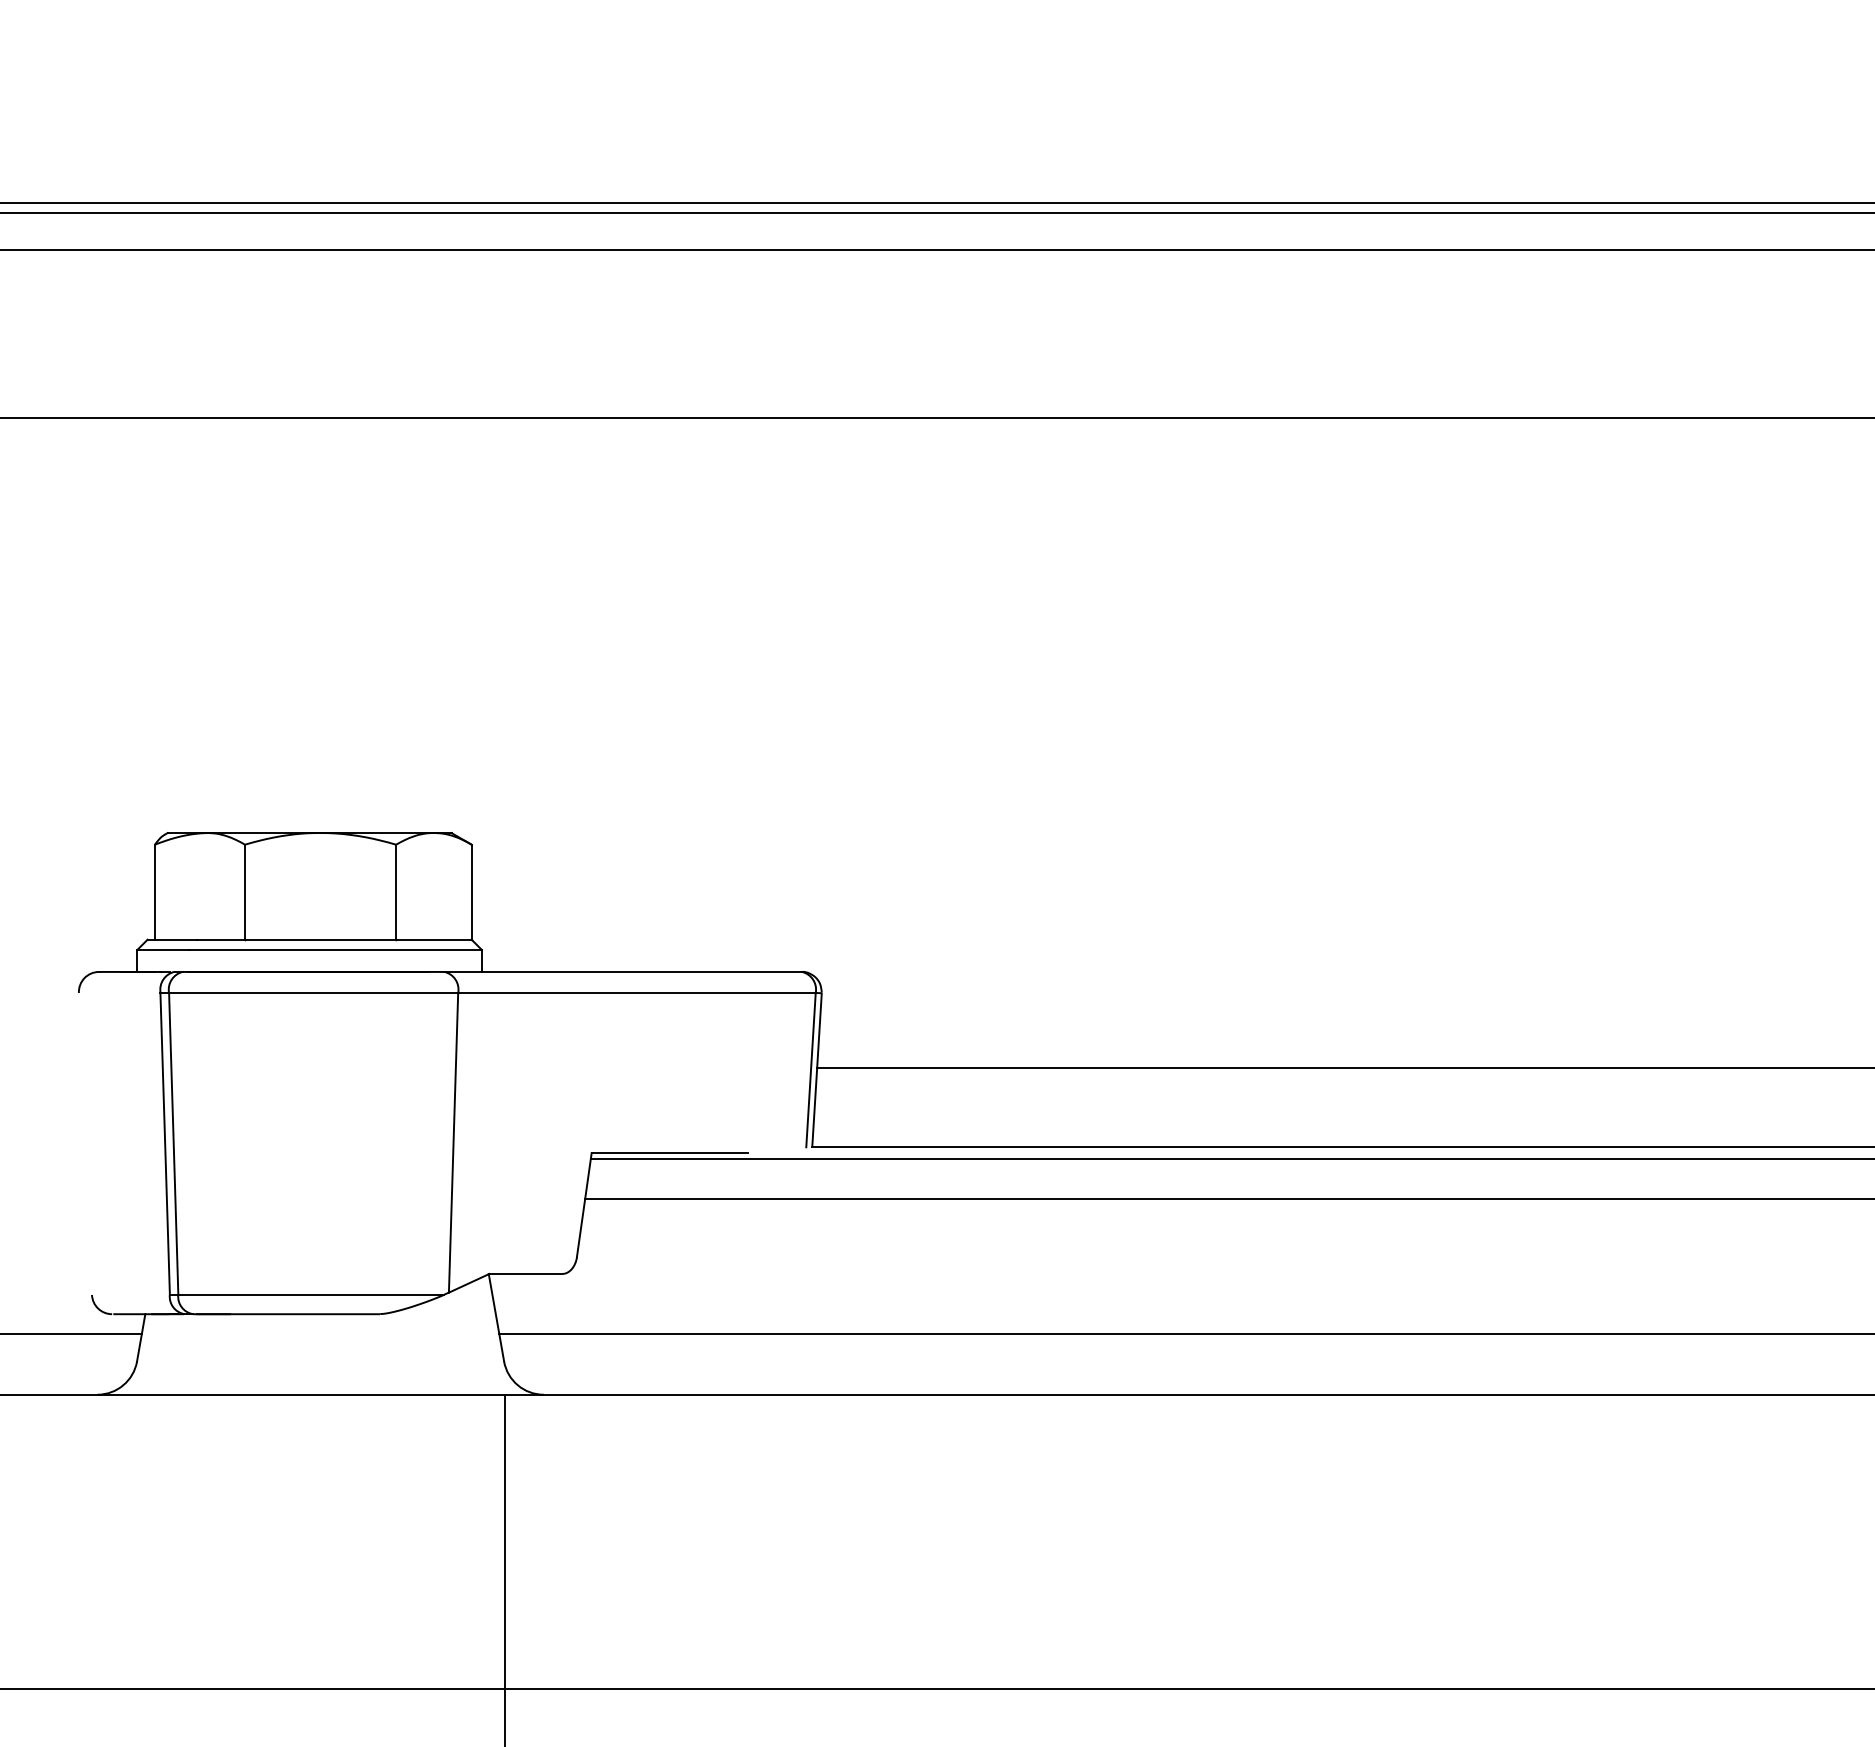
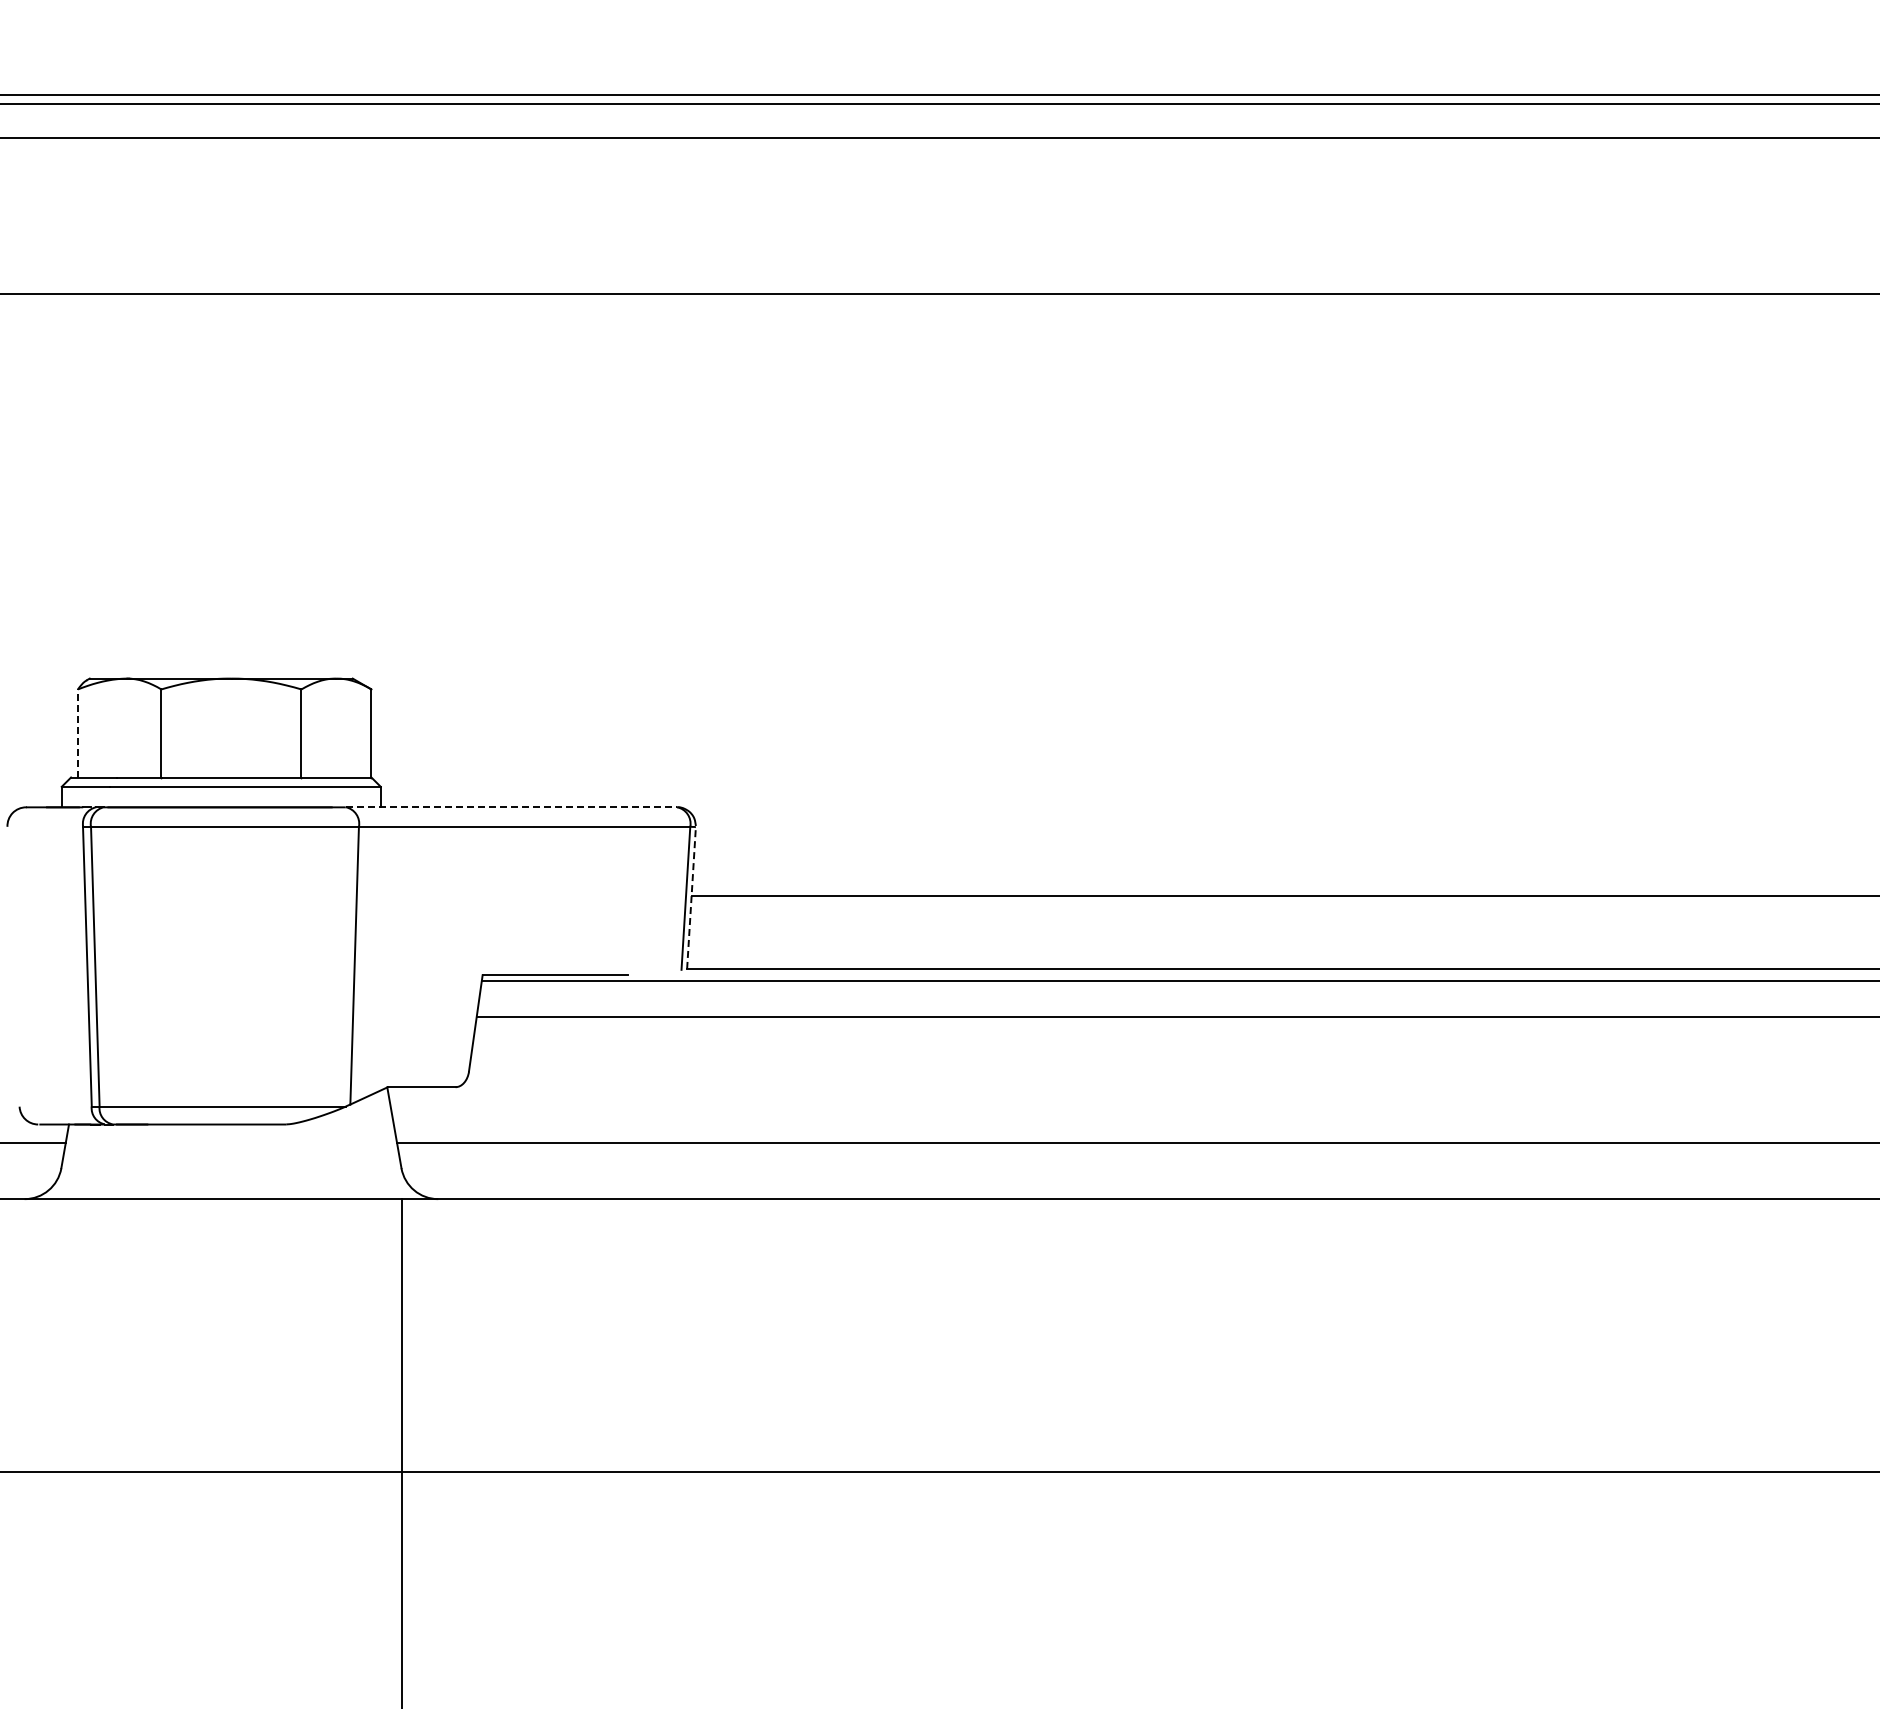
line: (154, 891) -> (77, 732), solid -> dashed
line: (622, 972) -> (511, 807), solid -> dashed
line: (817, 1069) -> (691, 897), solid -> dashed

